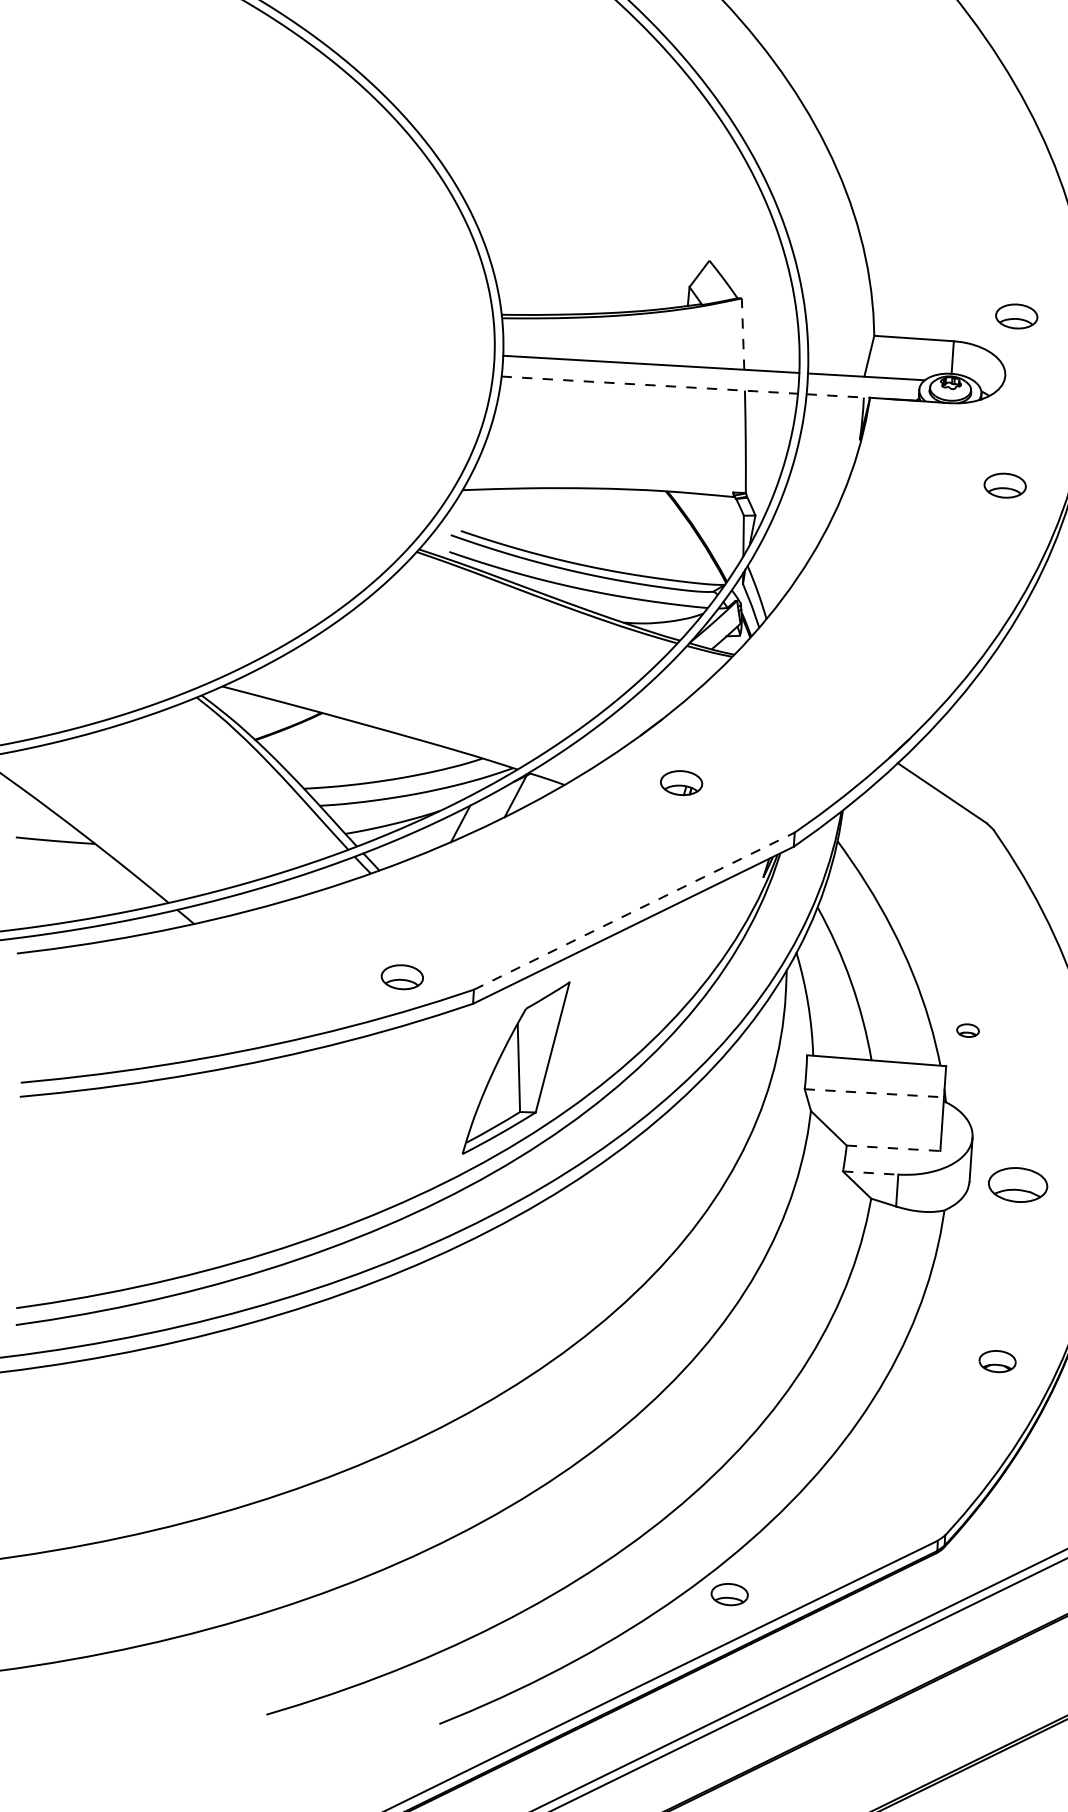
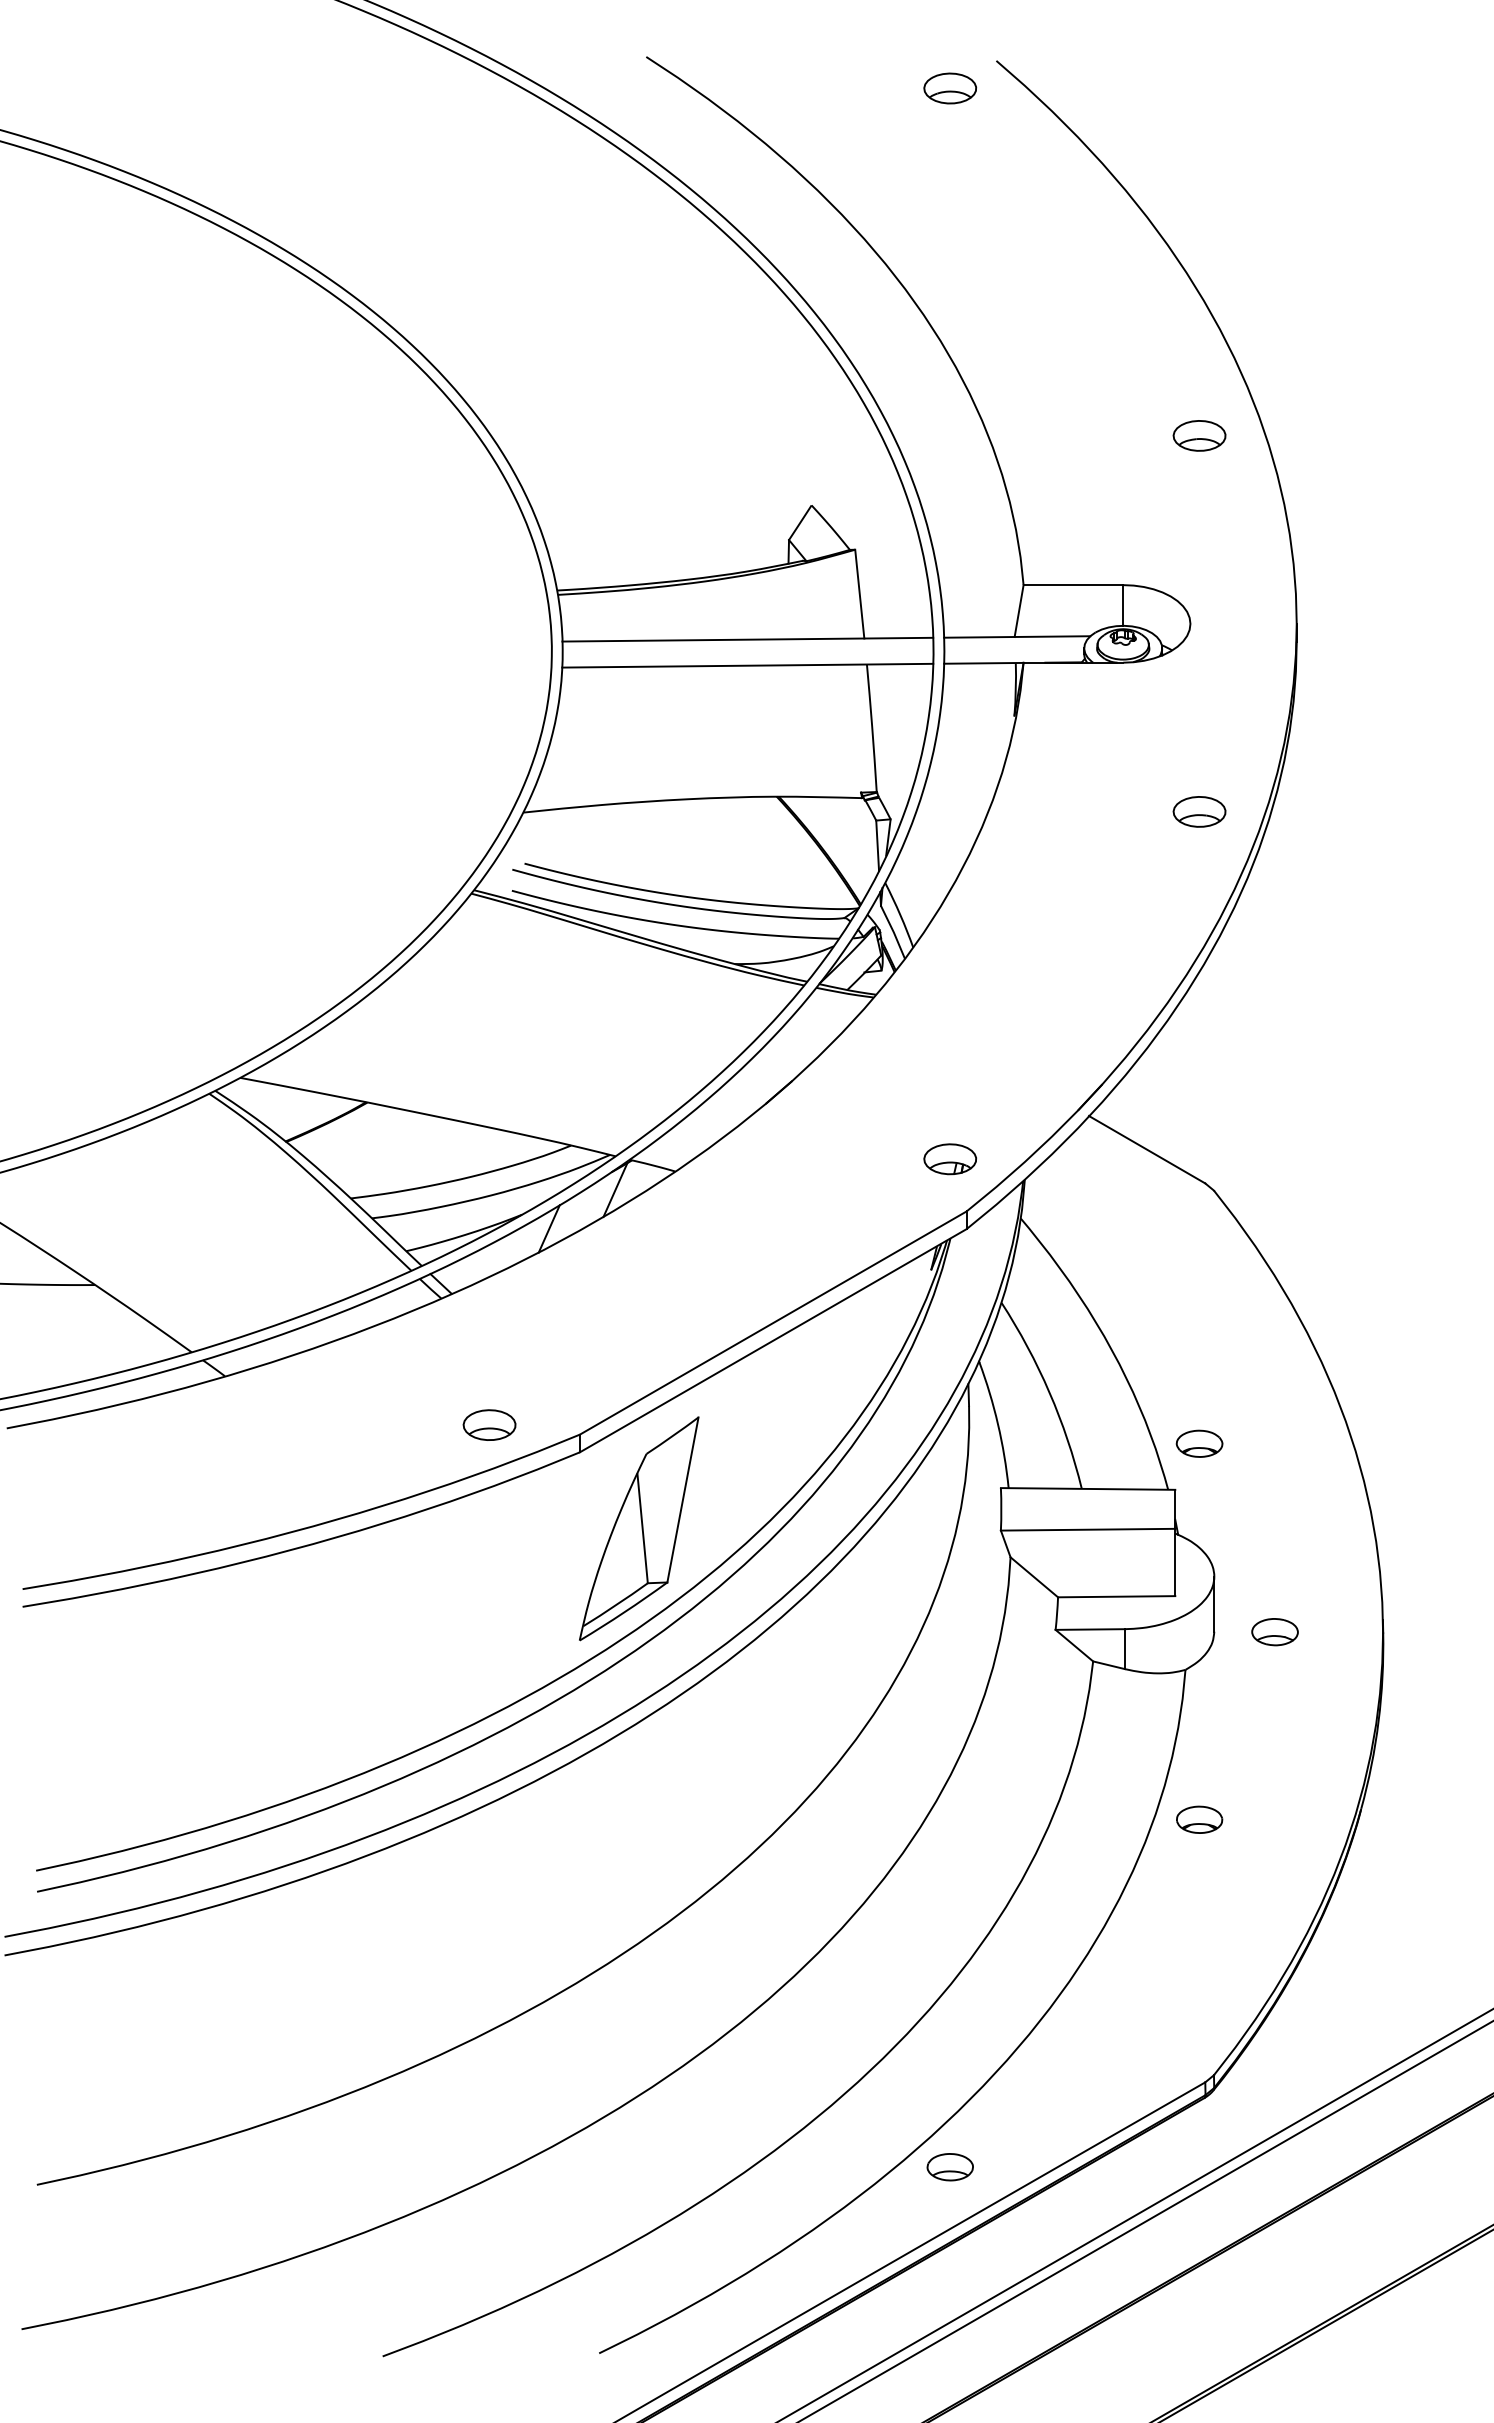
part: (1016, 316) -> (1199, 435), moved
line: (742, 334) -> (859, 594), dashed -> solid
line: (649, 384) -> (747, 665), dashed -> solid
line: (838, 396) -> (983, 663), dashed -> solid
part: (1005, 485) -> (1199, 811), moved
part: (680, 783) -> (949, 1159), moved
line: (634, 910) -> (773, 1322), dashed -> solid
part: (967, 1030) -> (1199, 1443), size x1.67
line: (874, 1093) -> (1088, 1529), dashed -> solid
line: (893, 1148) -> (1116, 1596), dashed -> solid
line: (870, 1173) -> (1090, 1629), dashed -> solid
part: (1017, 1185) -> (1274, 1632), size x0.62
part: (997, 1361) -> (1199, 1819), moved

